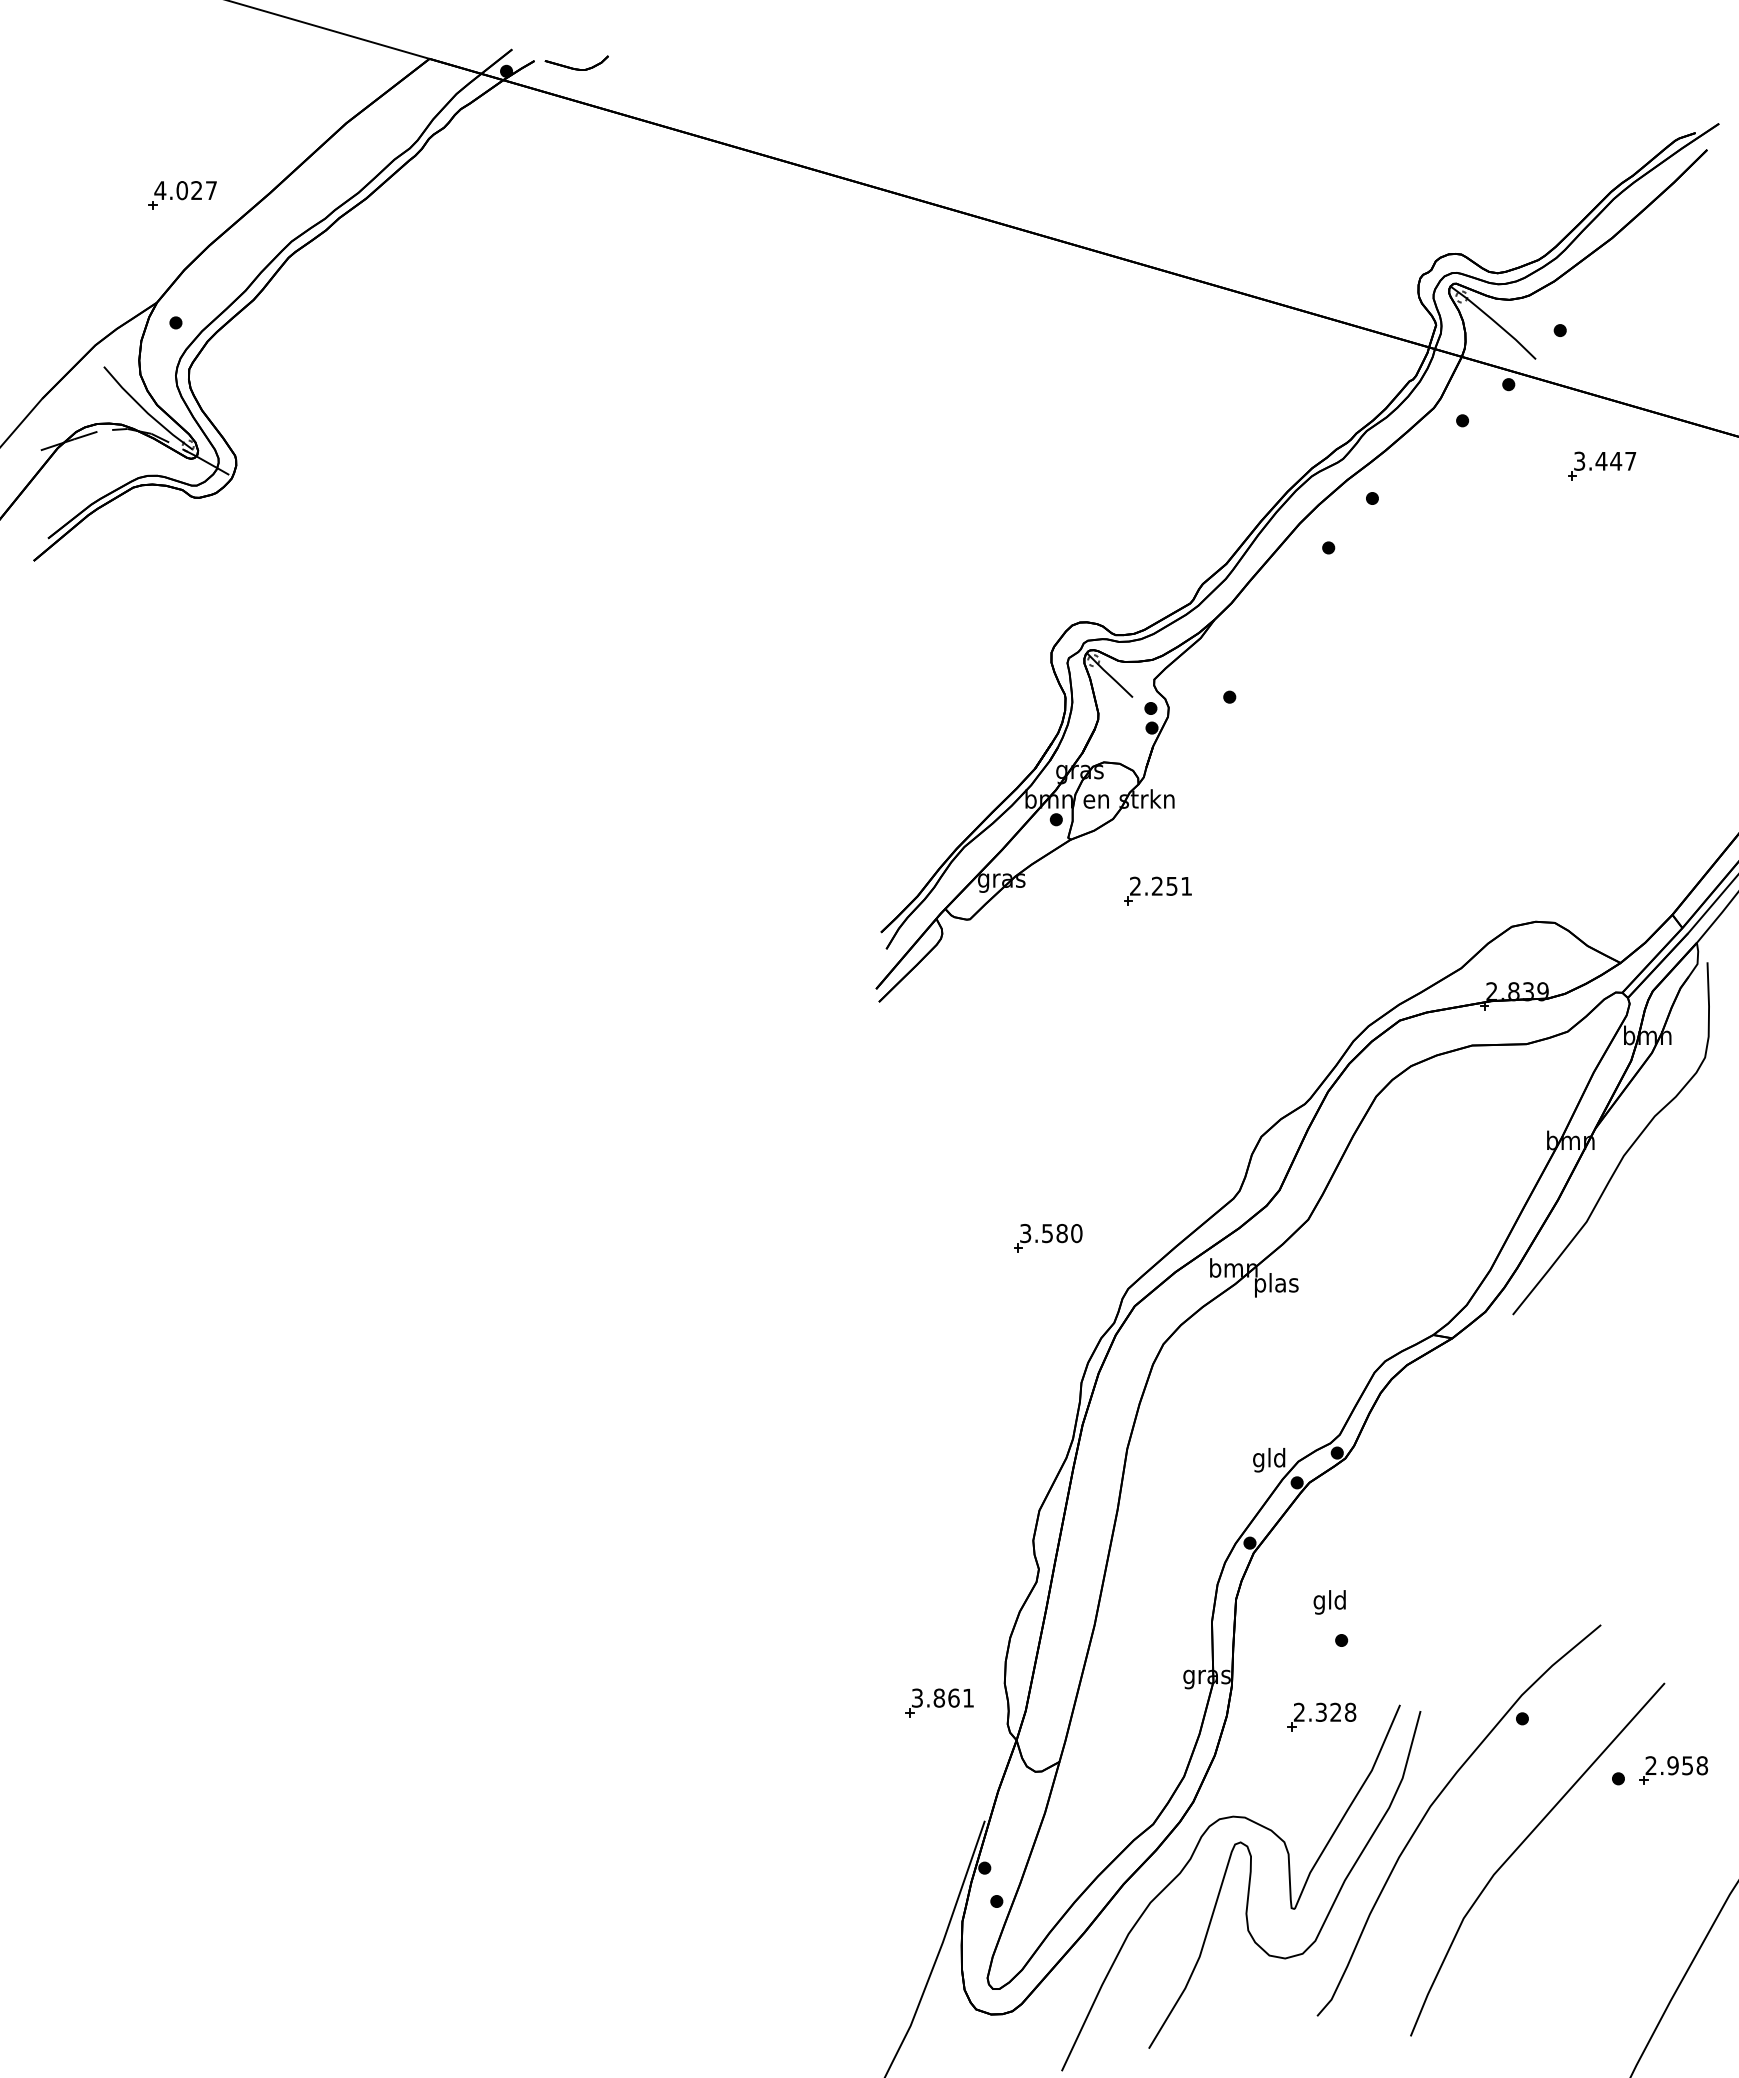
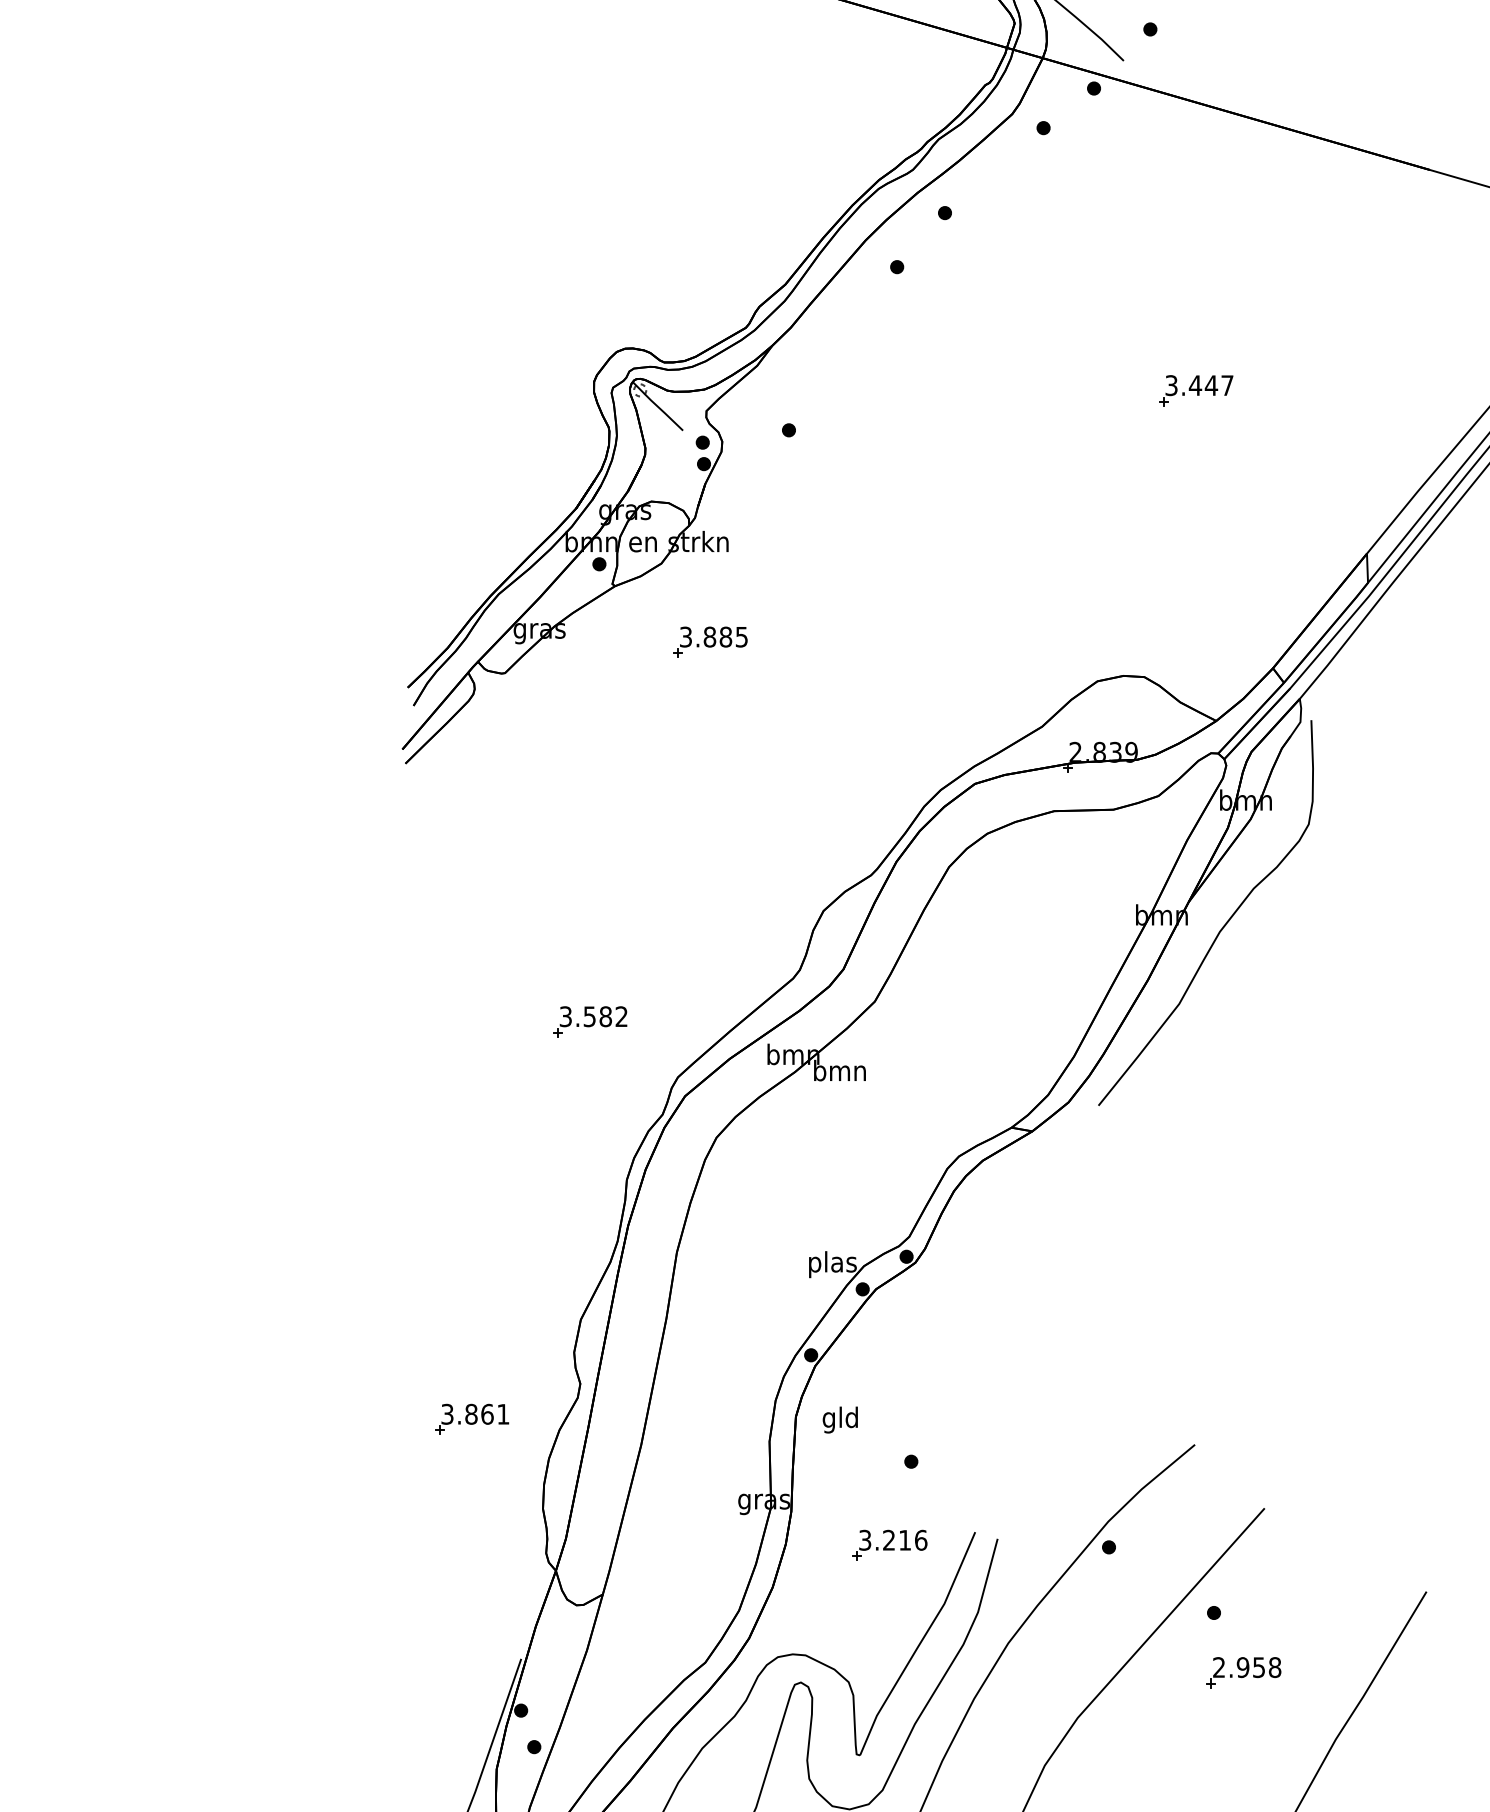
part: (1602, 465) -> (1196, 390), moved
text: (1160, 885) -> (713, 636), 2.251 -> 3.885
text: (1076, 1233) -> (621, 1016), 3.580 -> 3.582
text: (1276, 1285) -> (840, 1073), plas -> bmn
text: (1269, 1459) -> (832, 1263), gld -> plas
text: (1329, 1602) -> (840, 1420), moved
part: (939, 1702) -> (471, 1419), moved
text: (1325, 1711) -> (893, 1539), 2.328 -> 3.216
part: (1673, 1770) -> (1243, 1672), moved

